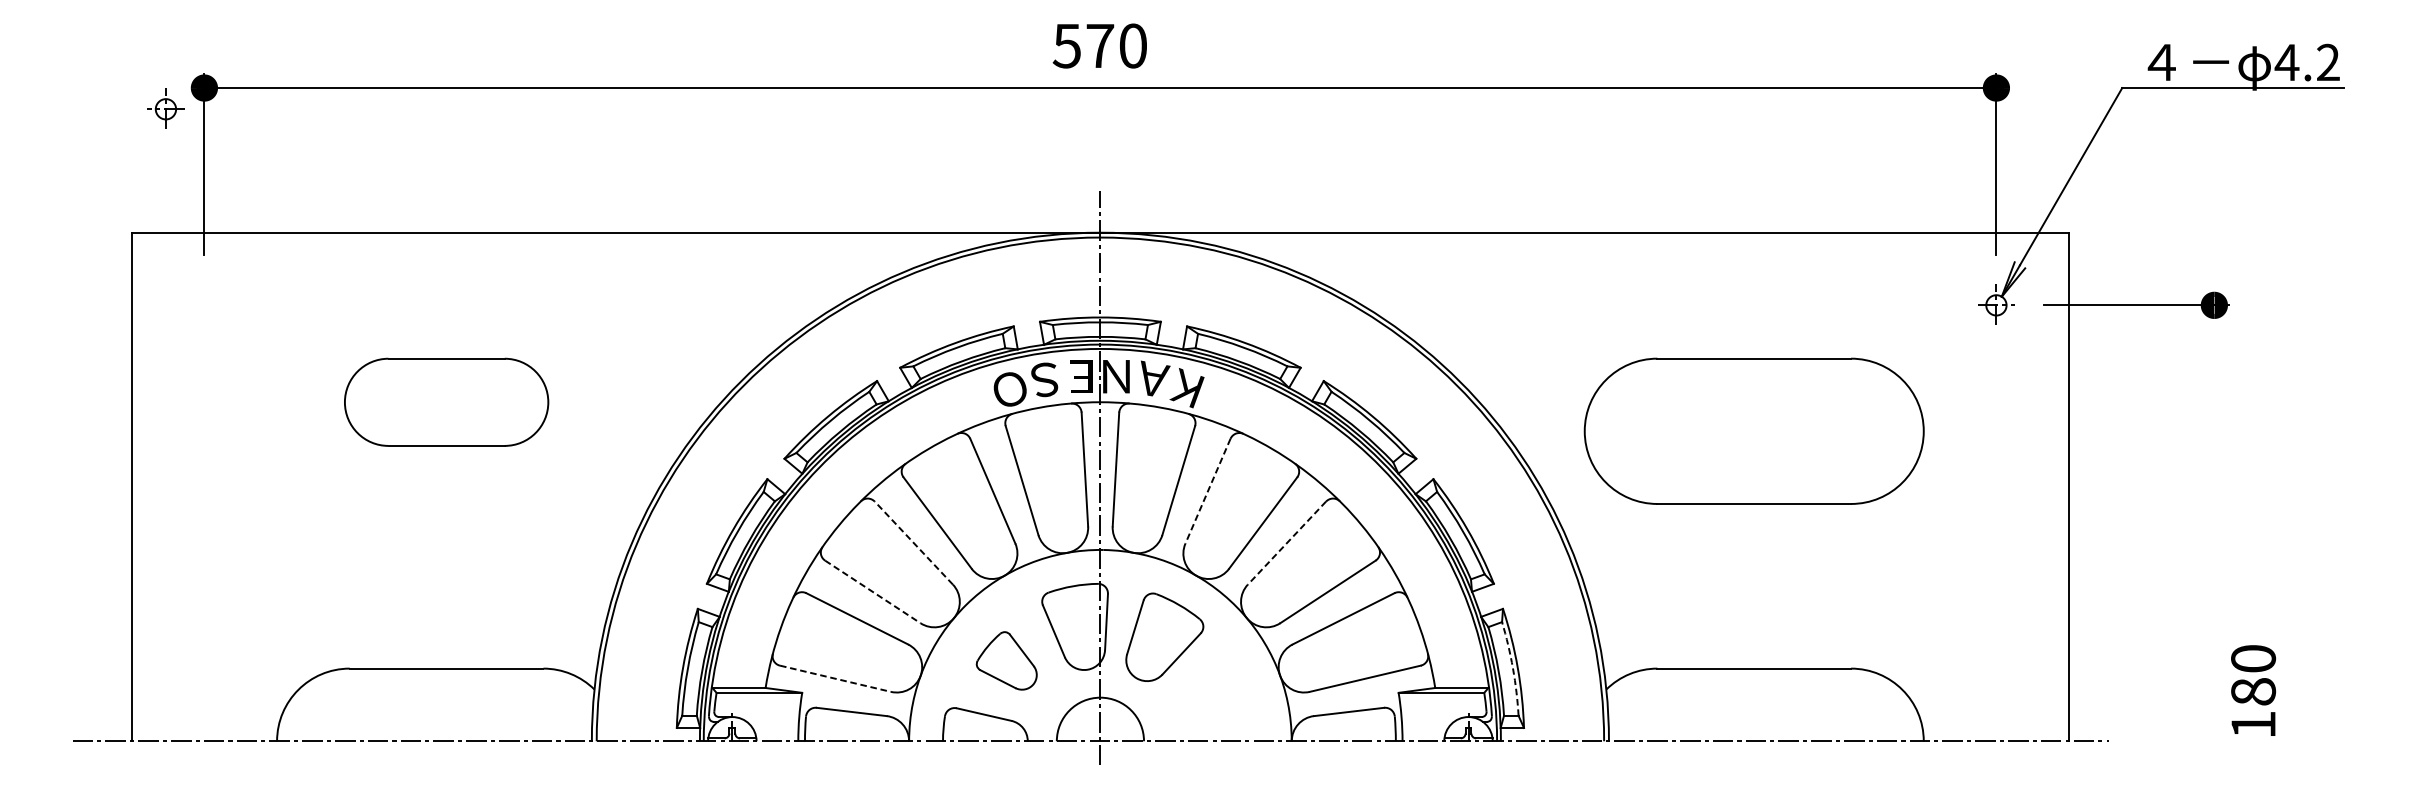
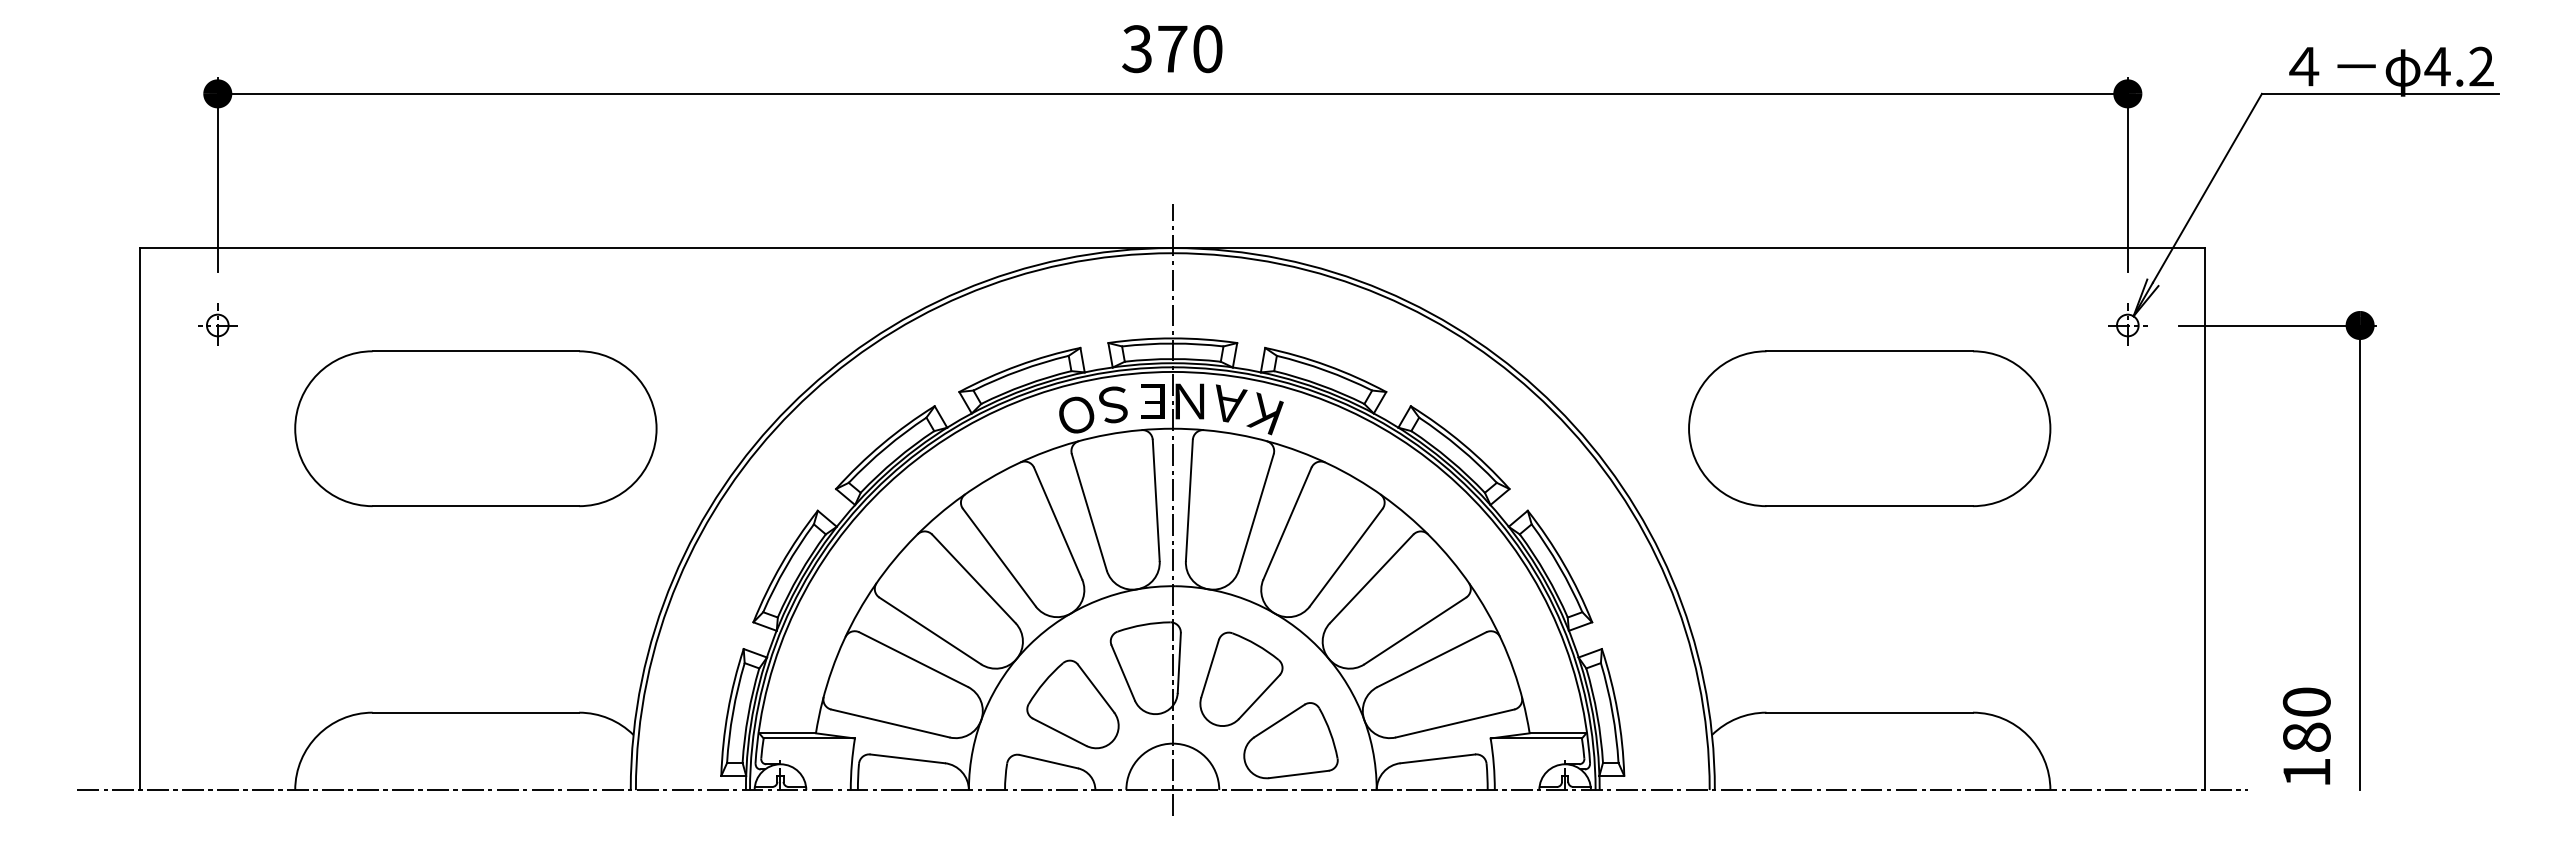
text: (1066, 45) -> (1136, 48), 570 -> 370
part: (165, 108) -> (217, 324), moved
part: (446, 402) -> (475, 428), size x1.67
part: (1754, 431) -> (1869, 428), moved
line: (1208, 491) -> (1287, 523), dashed -> solid
line: (2214, 523) -> (2360, 557), added
line: (913, 542) -> (973, 578), dashed -> solid
line: (1286, 542) -> (1371, 578), dashed -> solid
line: (873, 591) -> (930, 630), dashed -> solid
part: (1006, 660) -> (1072, 704), size x1.43
arc: (1512, 668) -> (1612, 712), dashed -> solid
line: (835, 678) -> (890, 723), dashed -> solid
text: (2253, 690) -> (2306, 735), moved
part: (1210, 694) -> (1290, 740), added

